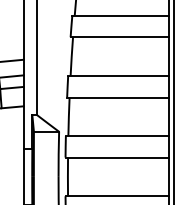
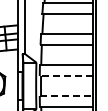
line: (117, 156) -> (66, 75), solid -> dashed
line: (117, 197) -> (66, 96), solid -> dashed

